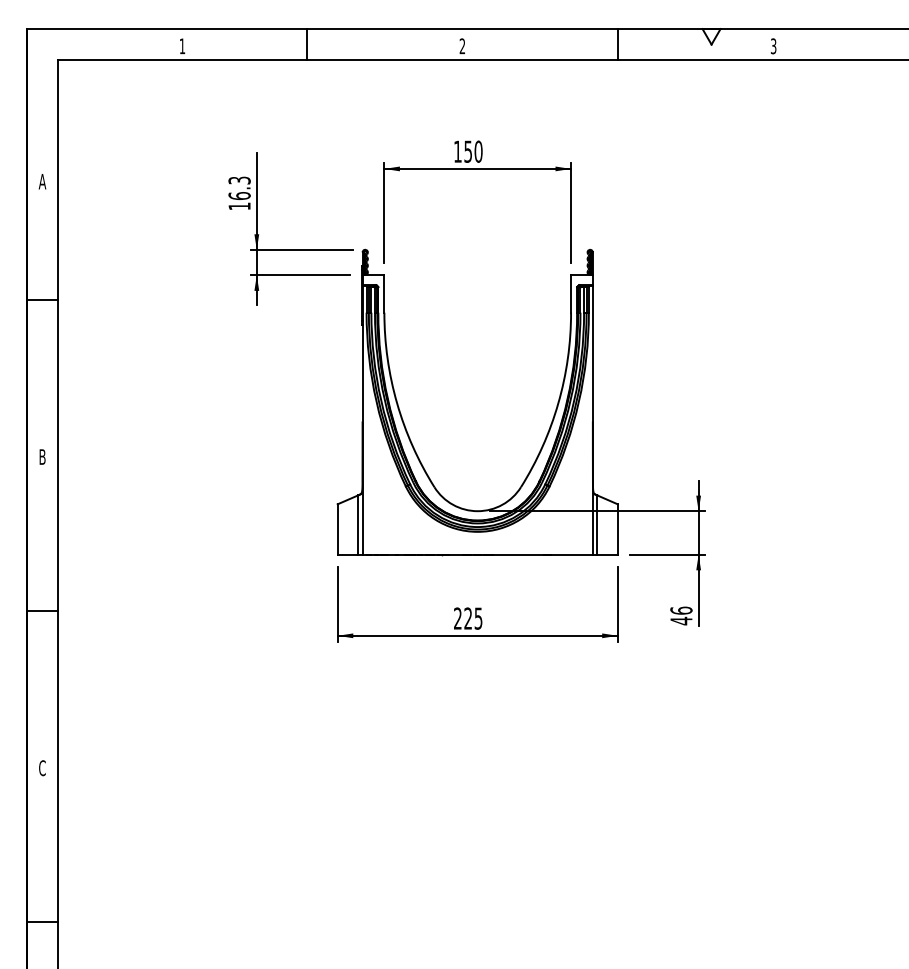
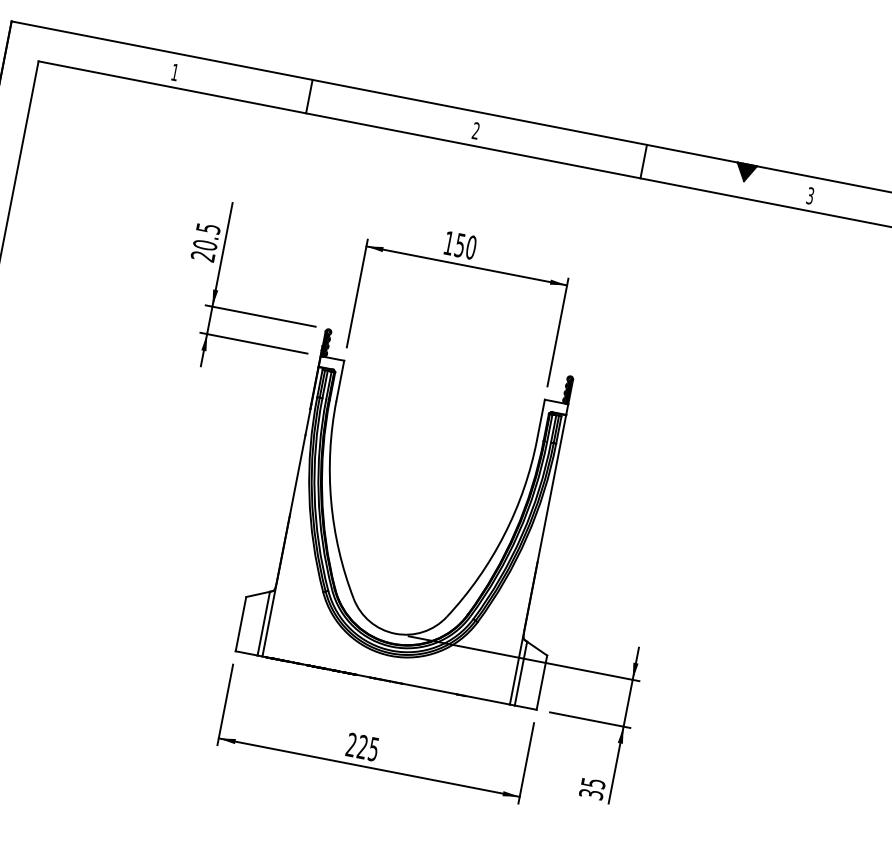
fill: (711, 36) -> (745, 172), added
text: (239, 193) -> (205, 242), 16.3 -> 20.5
text: (681, 615) -> (592, 788), 46 -> 35

